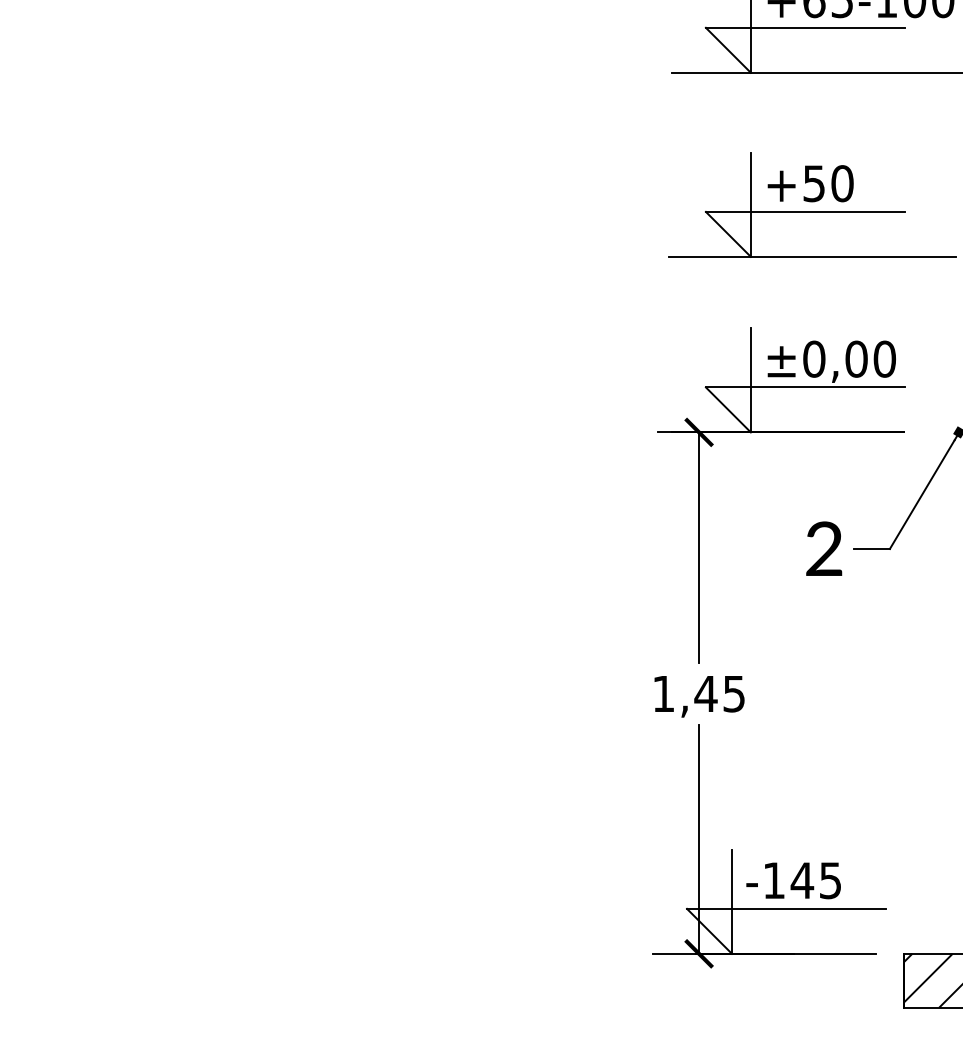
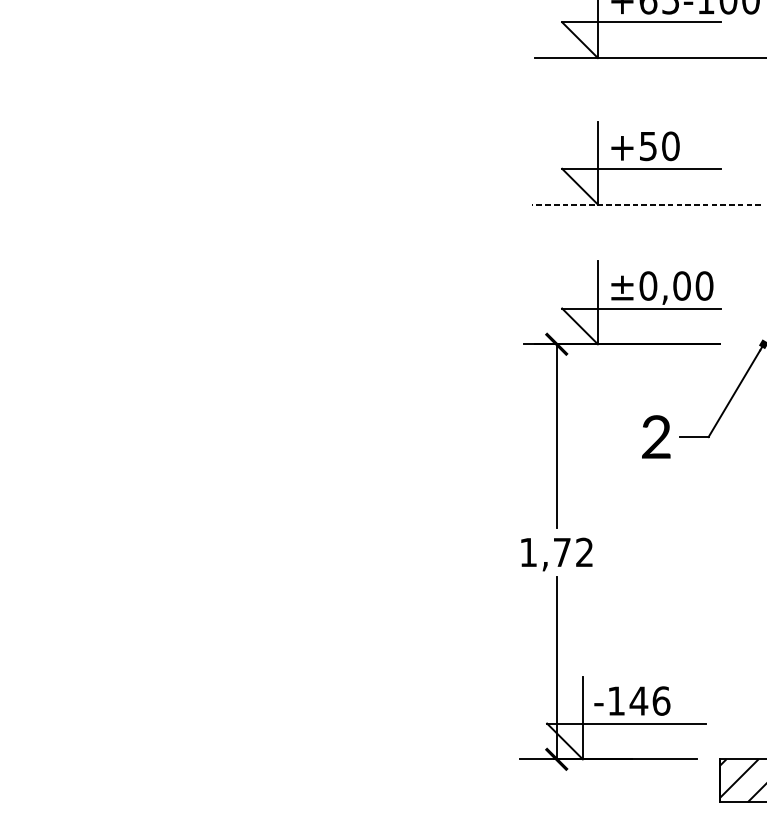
line: (812, 256) -> (646, 204), solid -> dashed
text: (719, 693) -> (572, 552), 1,45 -> 1,72
text: (830, 880) -> (661, 700), -145 -> -146

